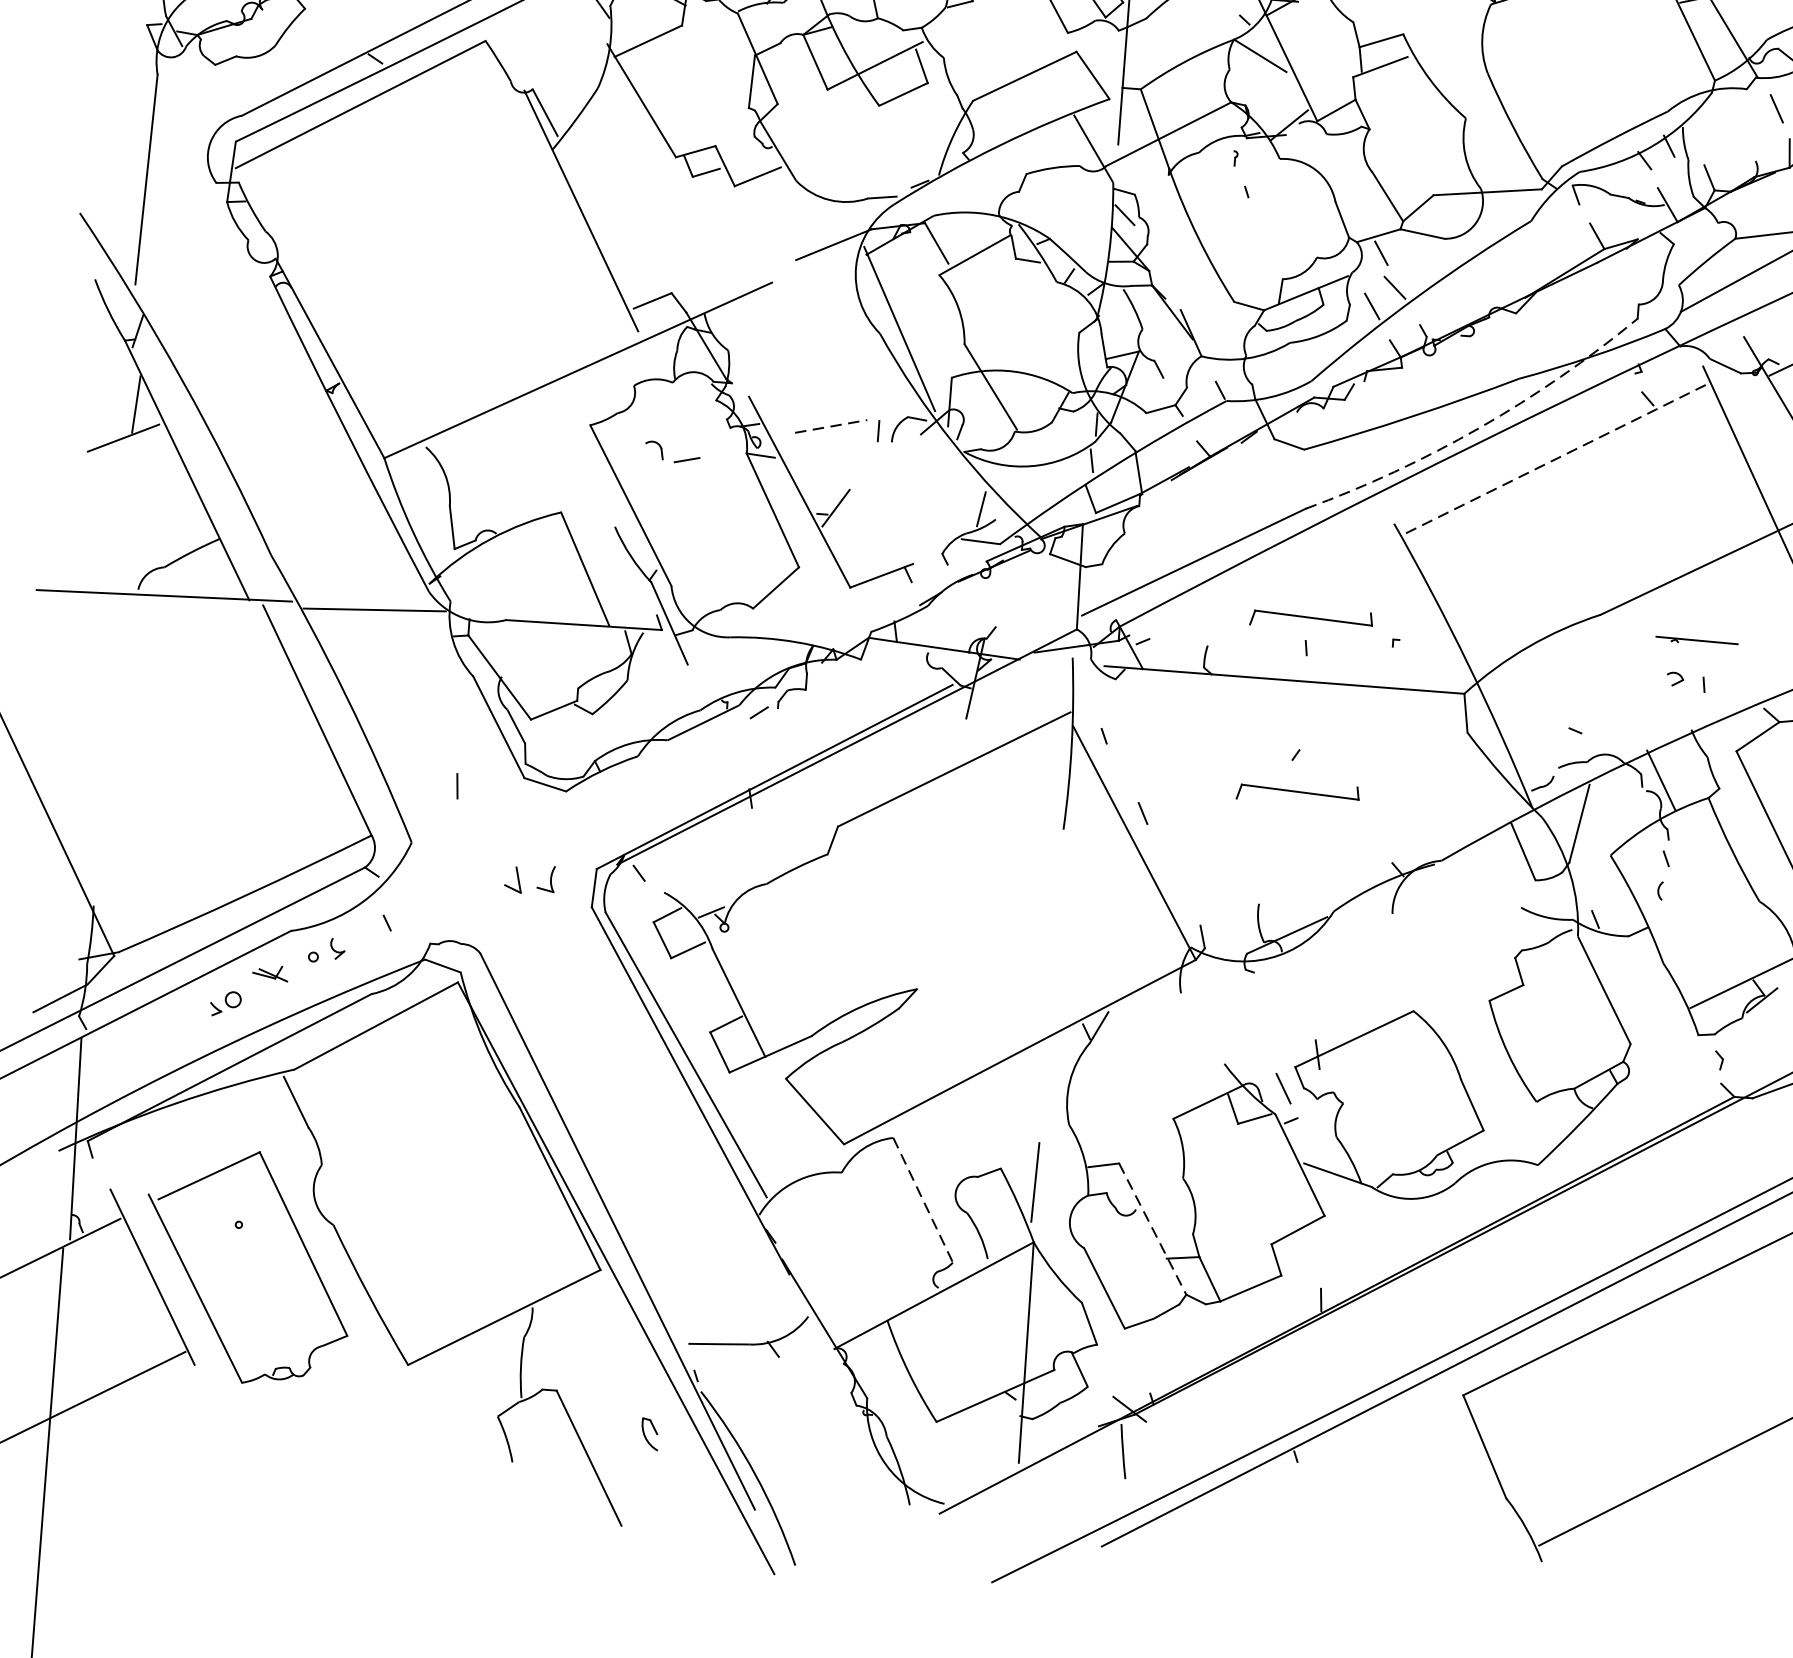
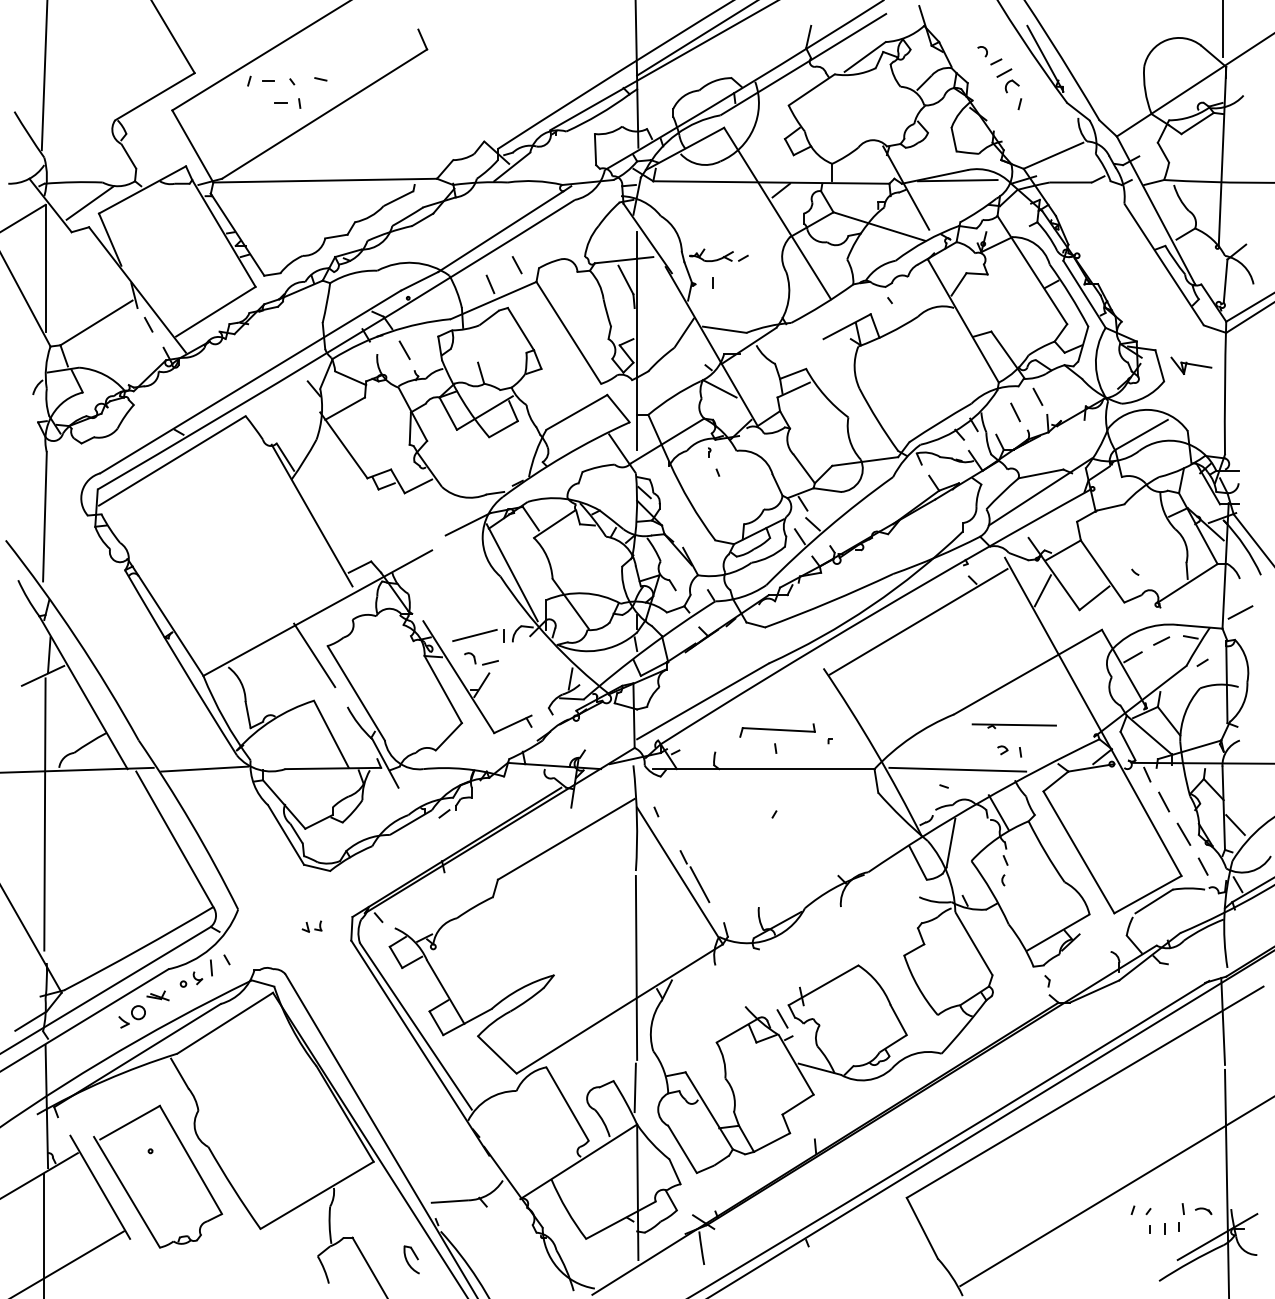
line: (1738, 131) -> (1015, 412), added
line: (1760, 424) -> (1042, 590), added
line: (832, 426) -> (475, 635), dashed -> solid
arc: (1479, 427) -> (871, 605), dashed -> solid
line: (567, 438) -> (314, 655), added
part: (672, 451) -> (481, 658), moved
line: (1554, 460) -> (918, 622), dashed -> solid
part: (1695, 641) -> (1013, 726), size x1.67
line: (108, 663) -> (44, 814), added
line: (1599, 704) -> (957, 769), added
line: (457, 785) -> (211, 967), moved
part: (1298, 792) -> (777, 837), removed
line: (1165, 859) -> (699, 884), added
part: (528, 879) -> (311, 926), size x0.62
line: (1052, 986) -> (636, 967), added
part: (224, 1003) -> (131, 1016), size x1.43
line: (922, 1200) -> (567, 1104), dashed -> solid
line: (1153, 1230) -> (709, 1111), dashed -> solid
part: (649, 1433) -> (411, 1259), size x1.43

